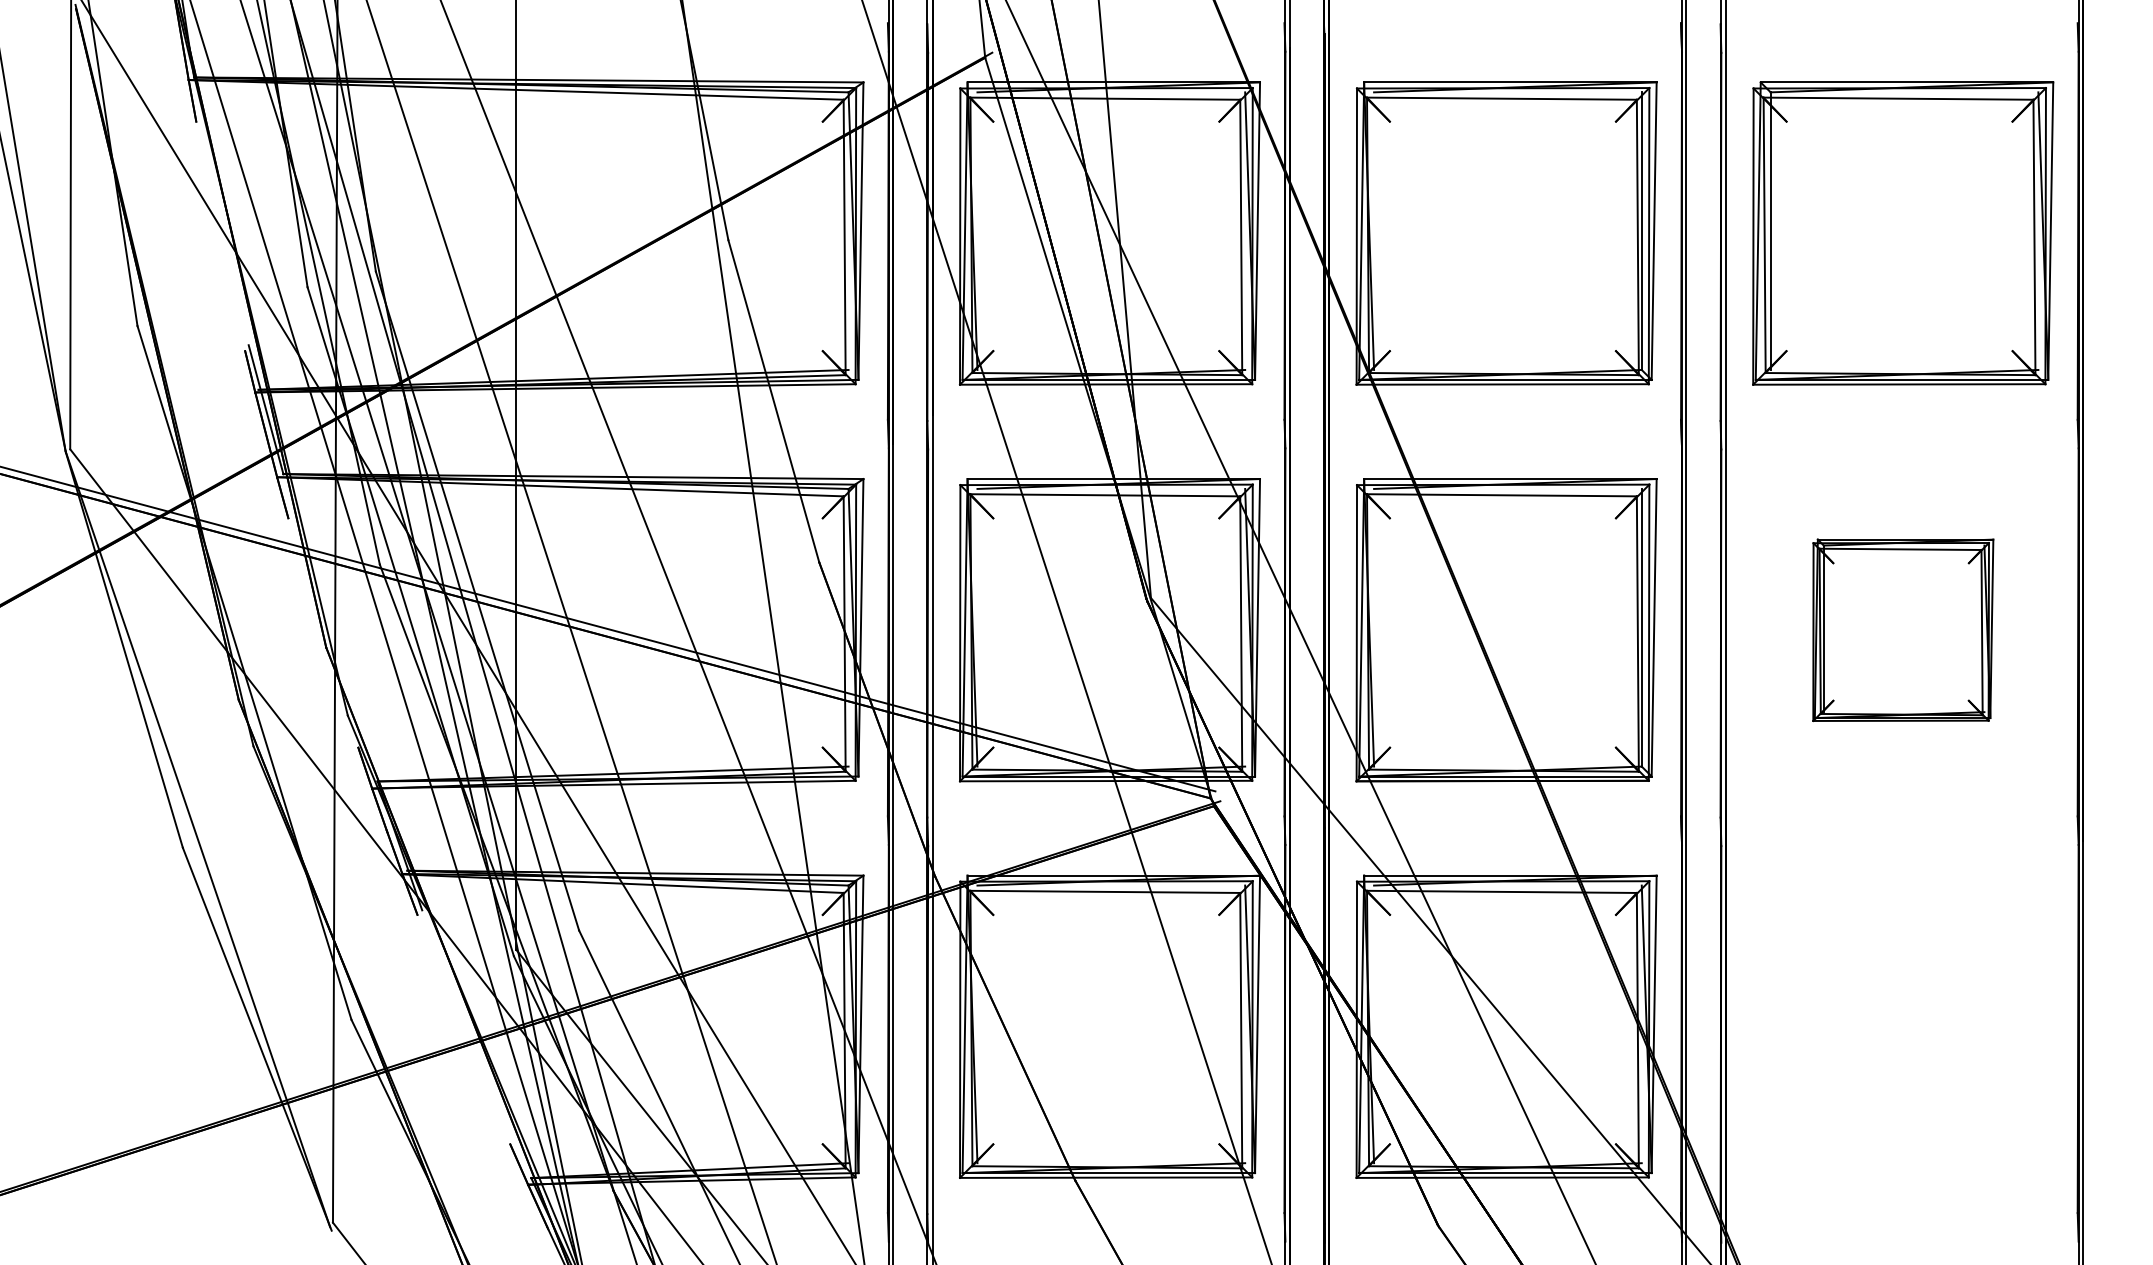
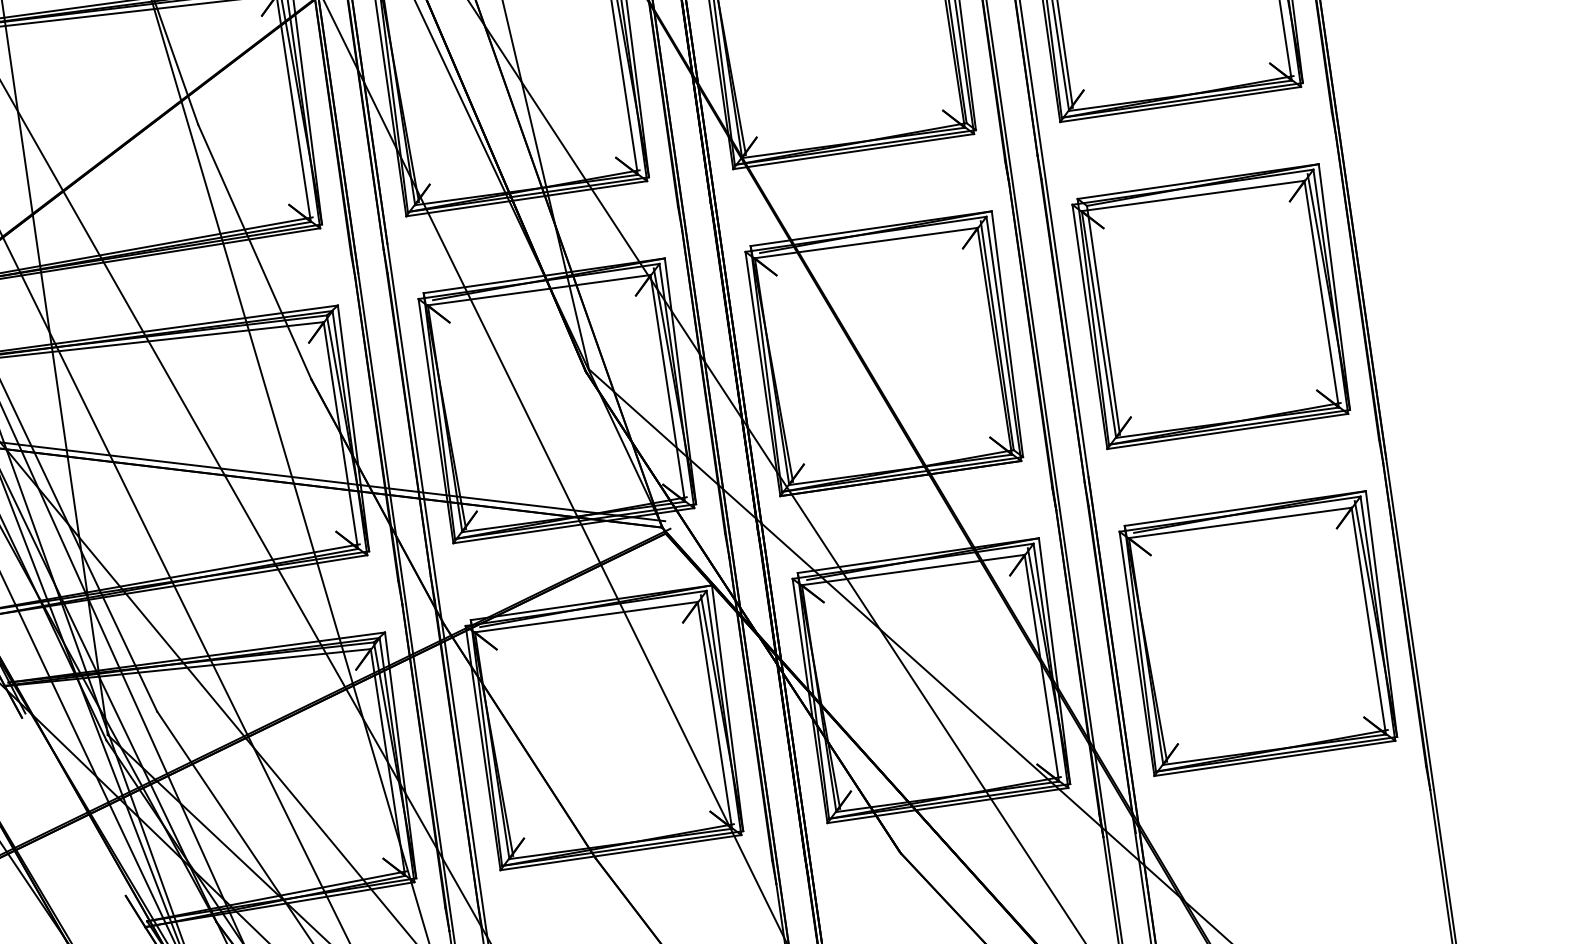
part: (1903, 630) -> (1213, 306), size x1.67
part: (1903, 1026) -> (1260, 633), added

